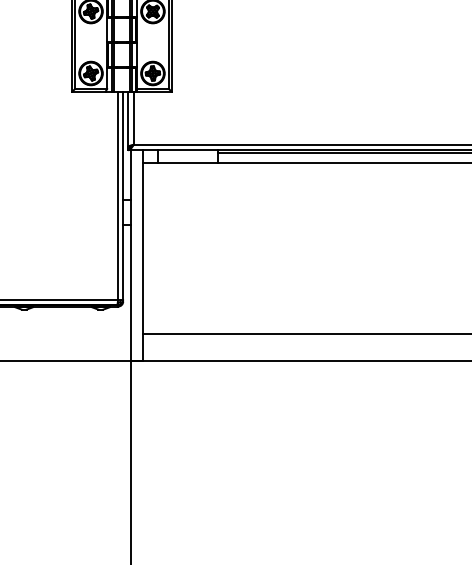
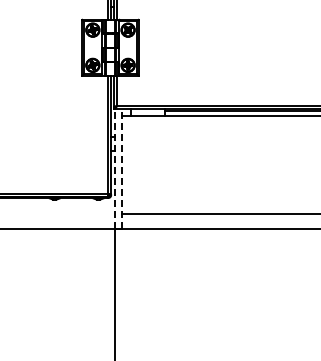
line: (130, 256) -> (115, 169), solid -> dashed
line: (143, 256) -> (122, 169), solid -> dashed

